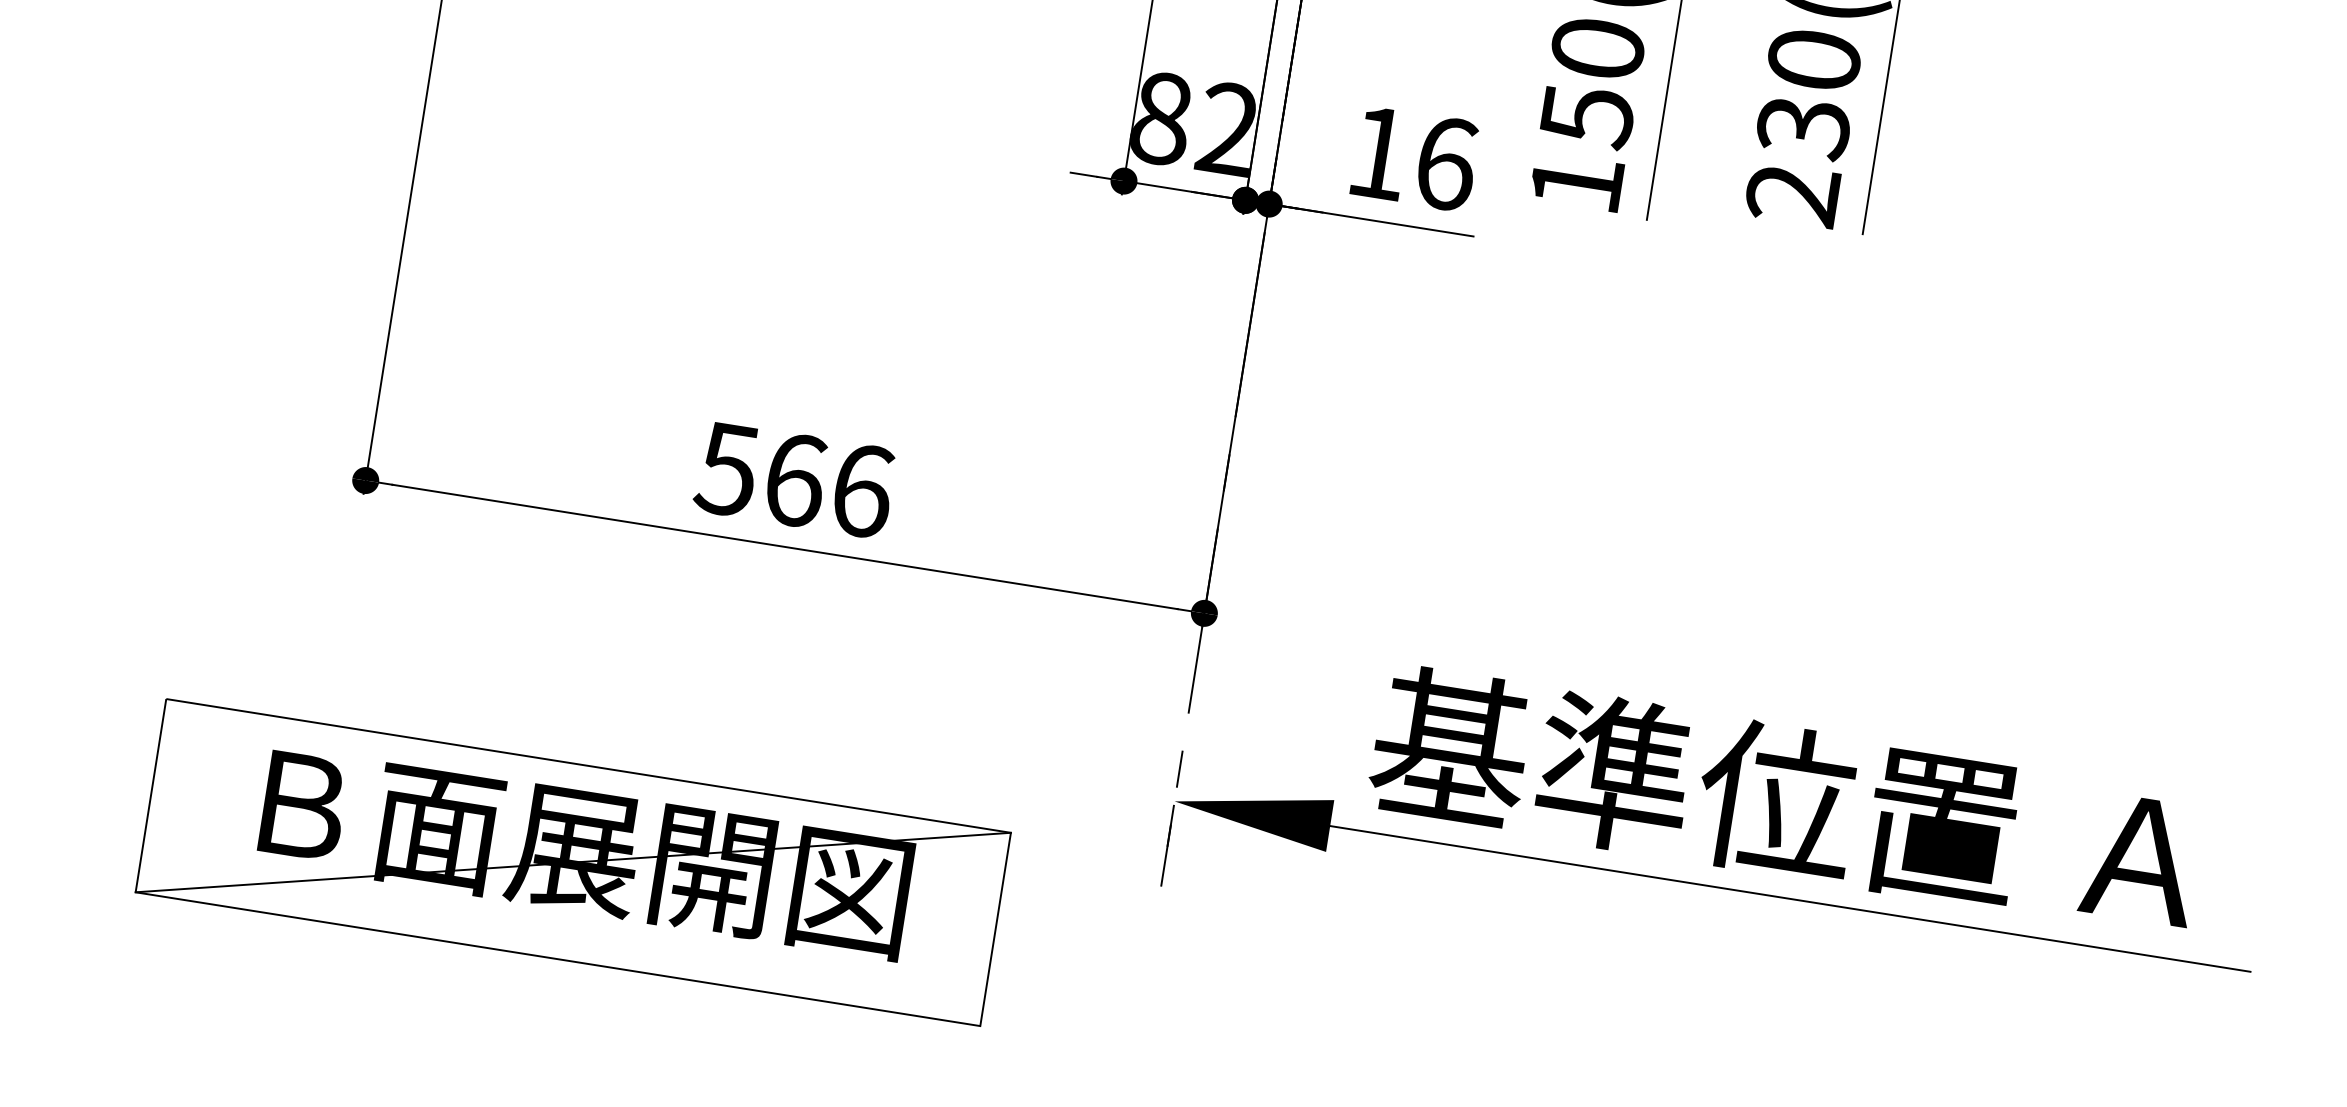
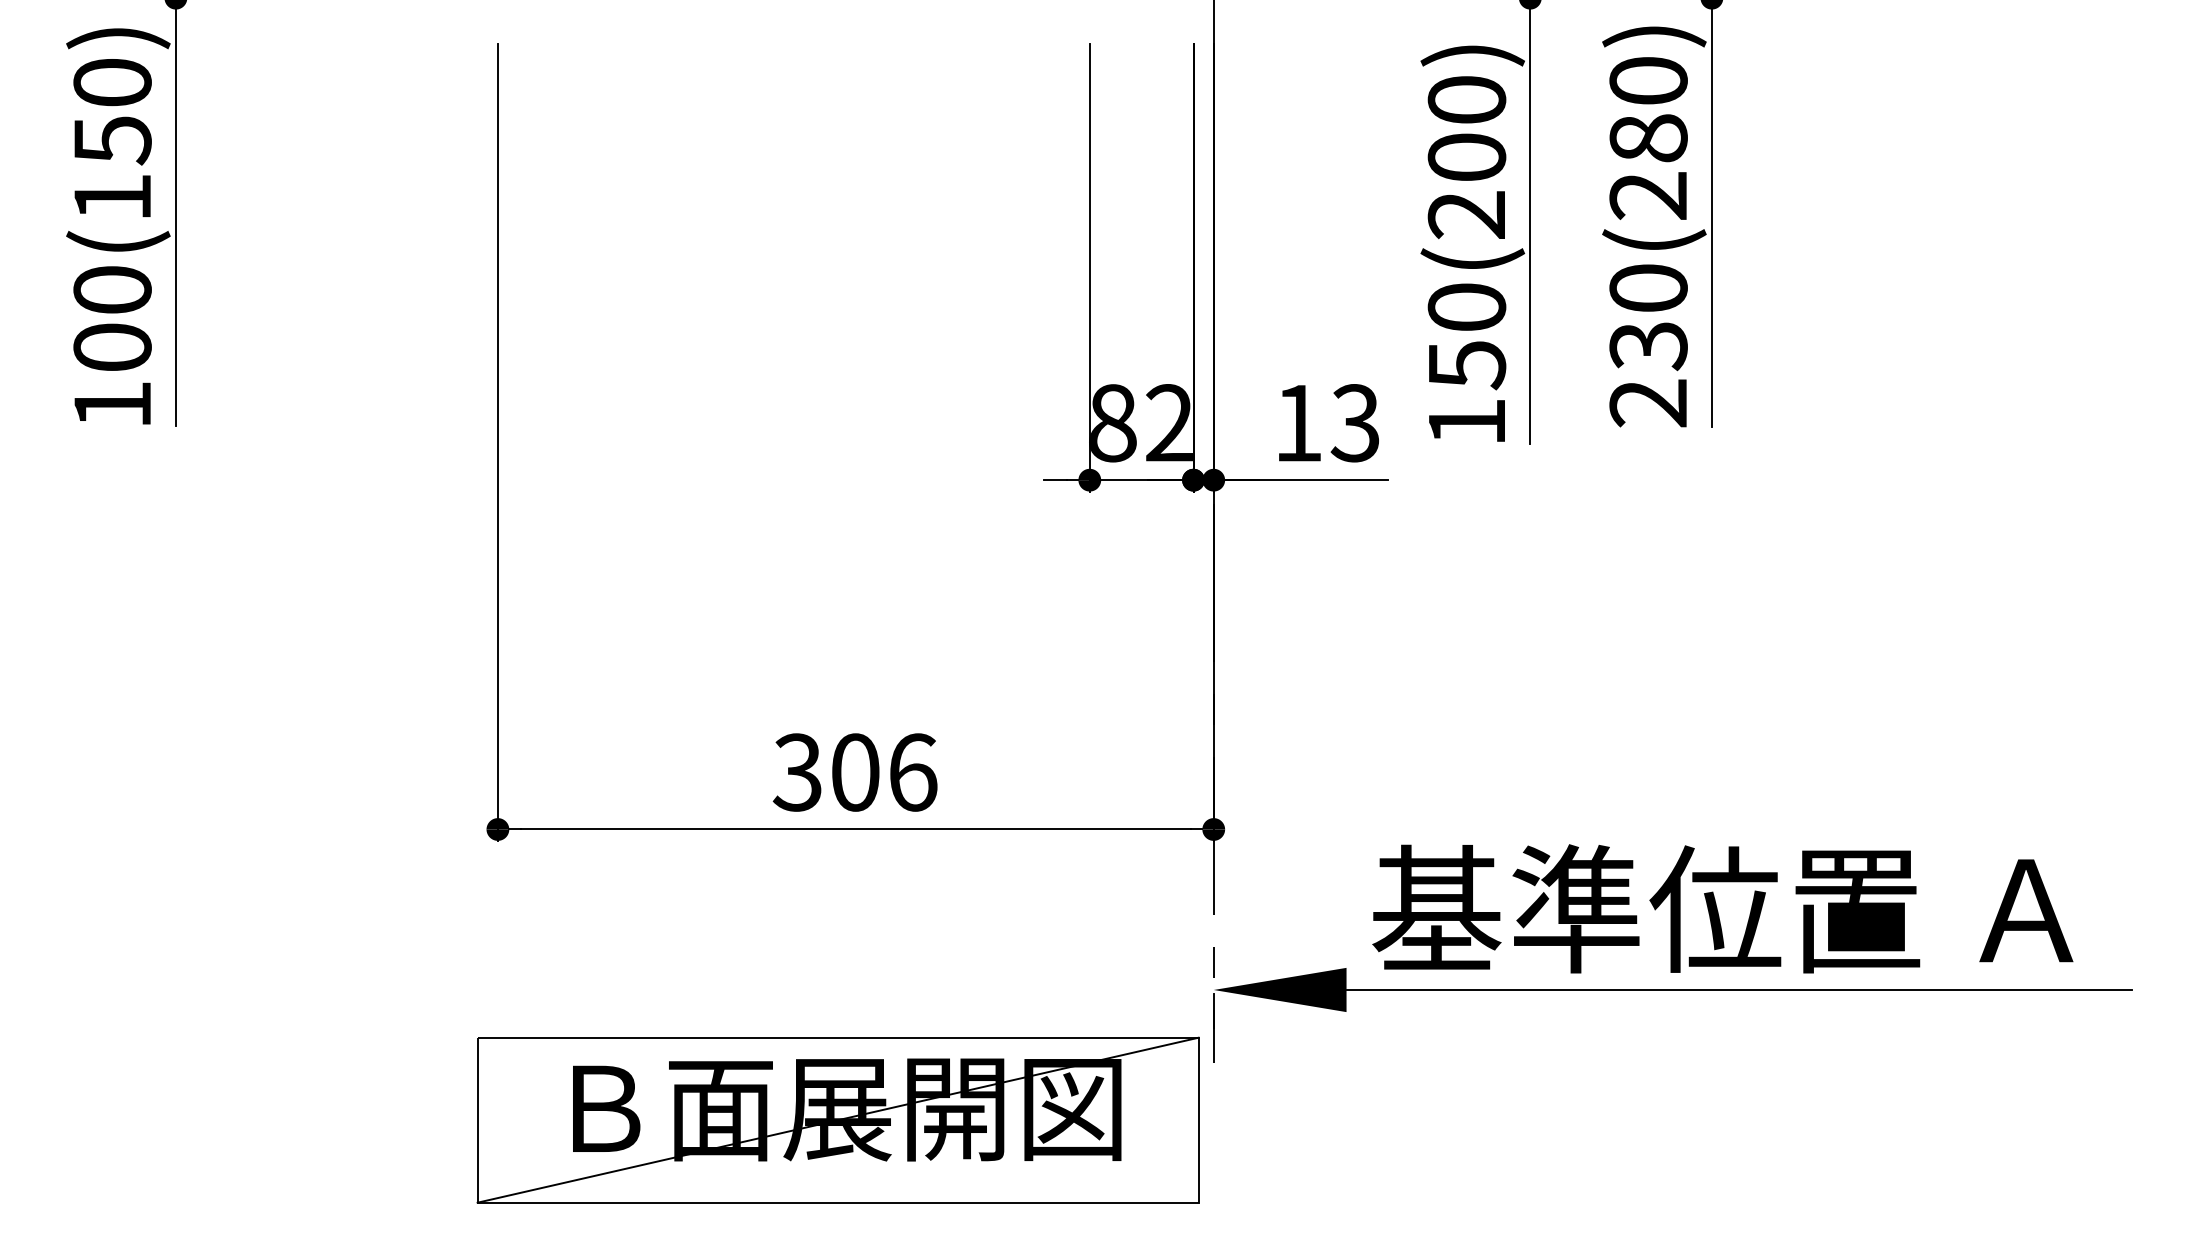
text: (1445, 164) -> (1355, 423), 16 -> 13
text: (761, 474) -> (826, 772), 566 -> 306
part: (572, 861) -> (837, 1119), moved

